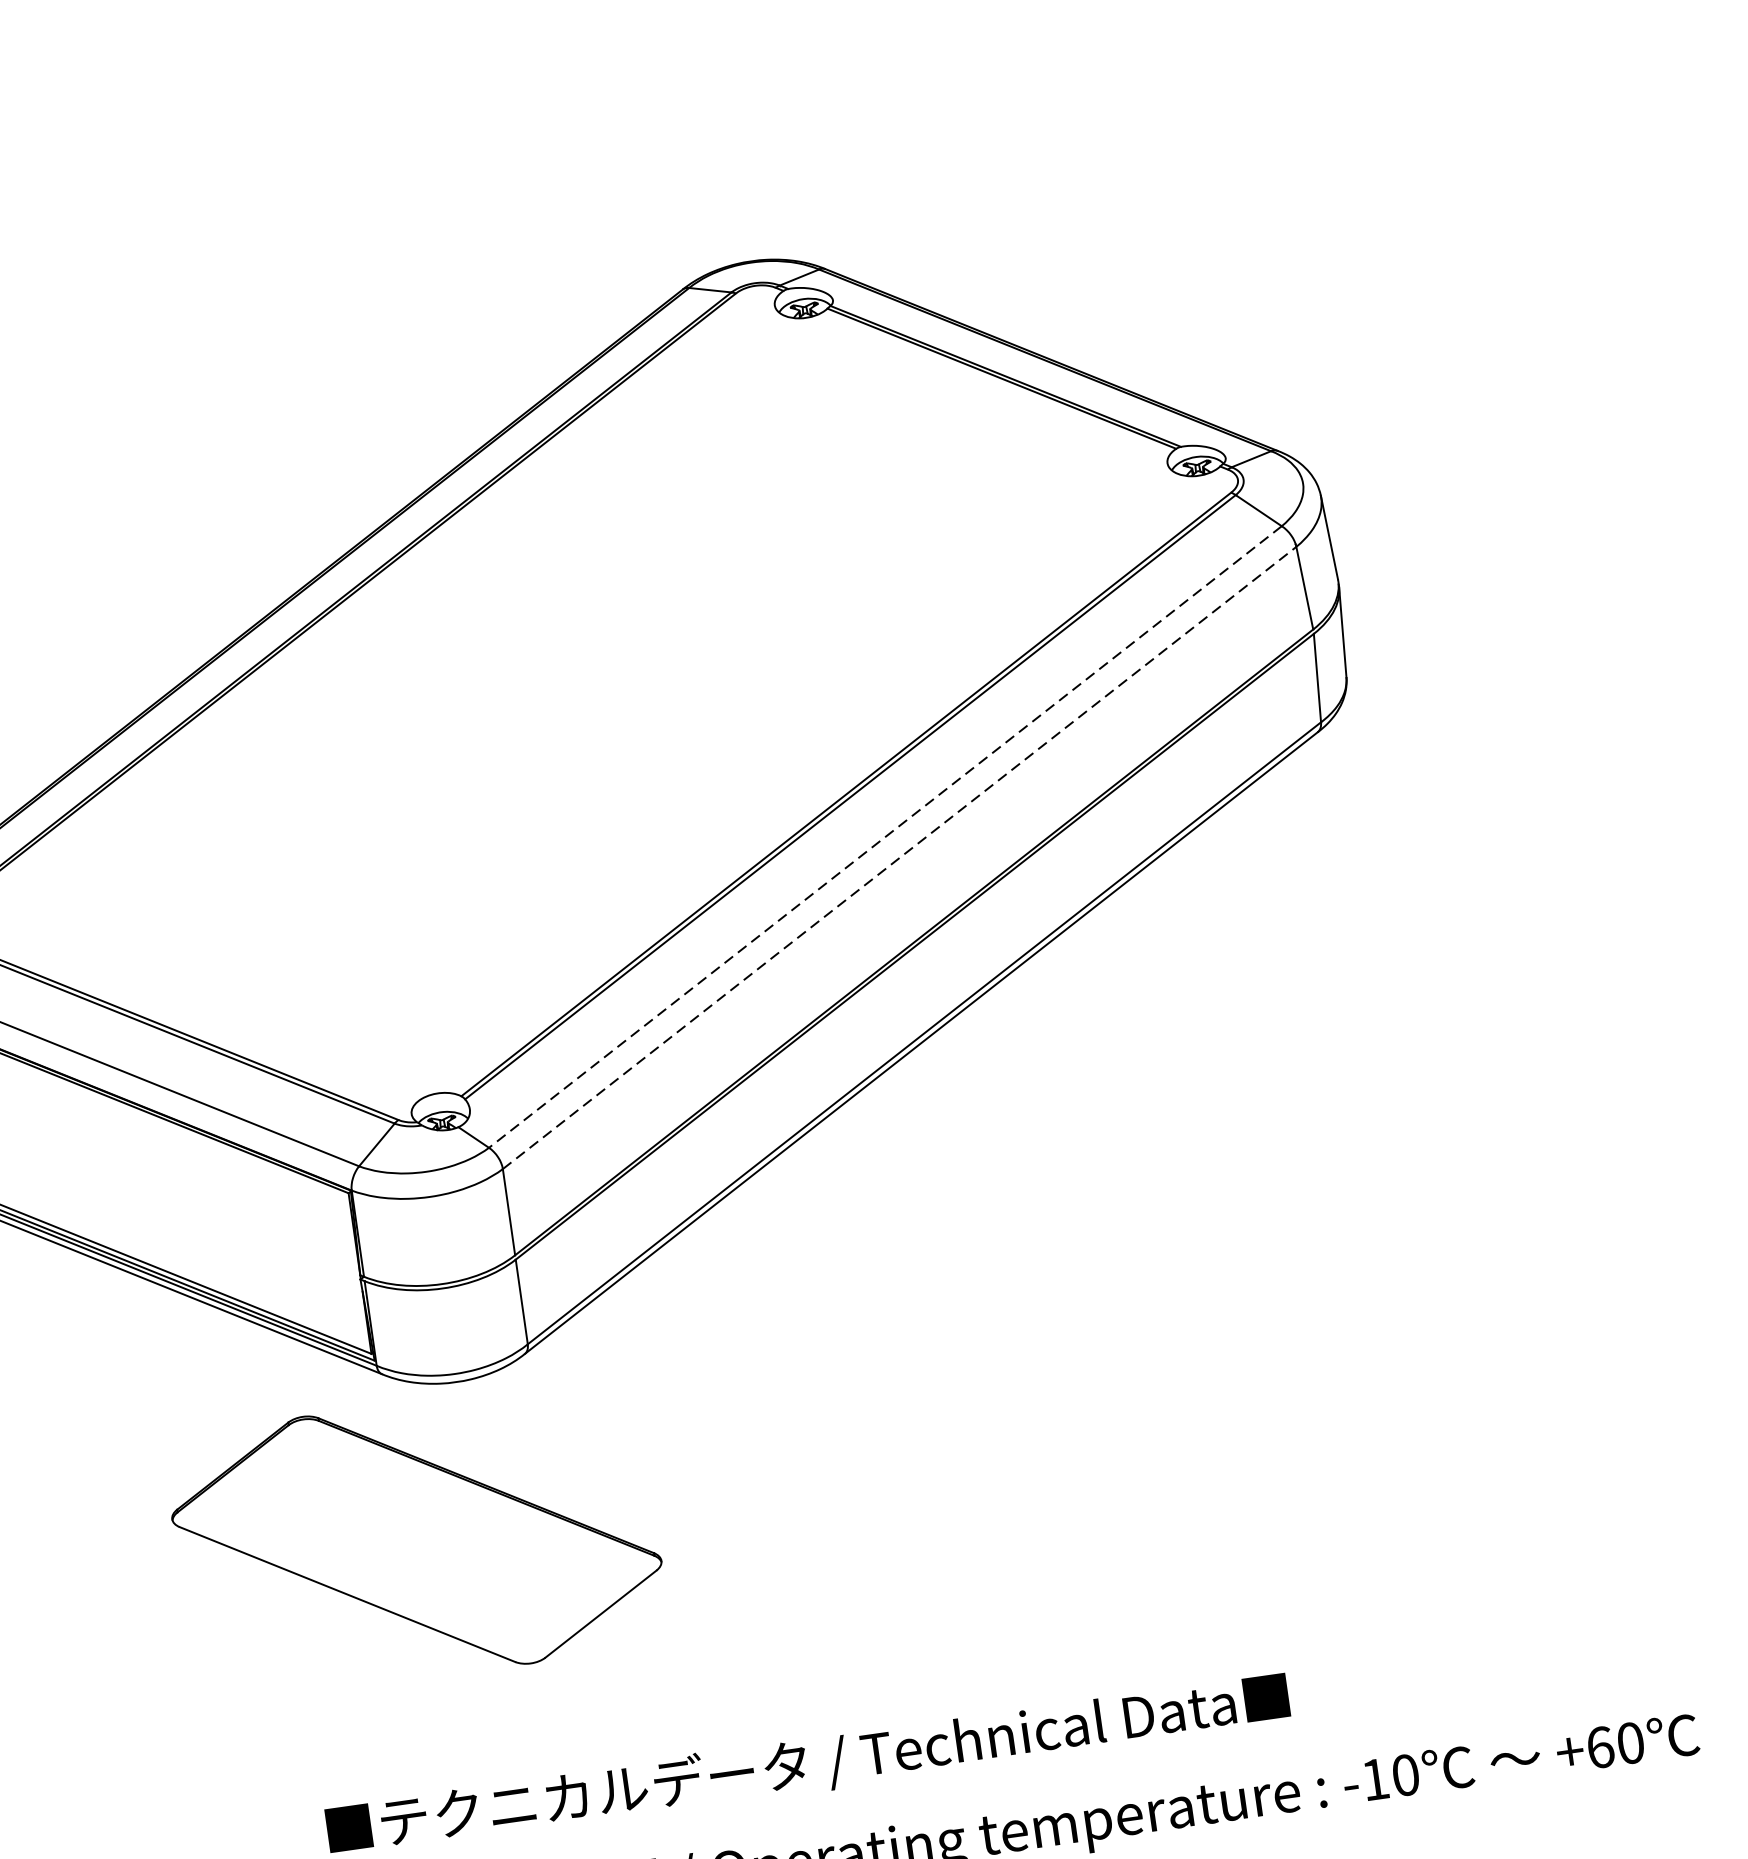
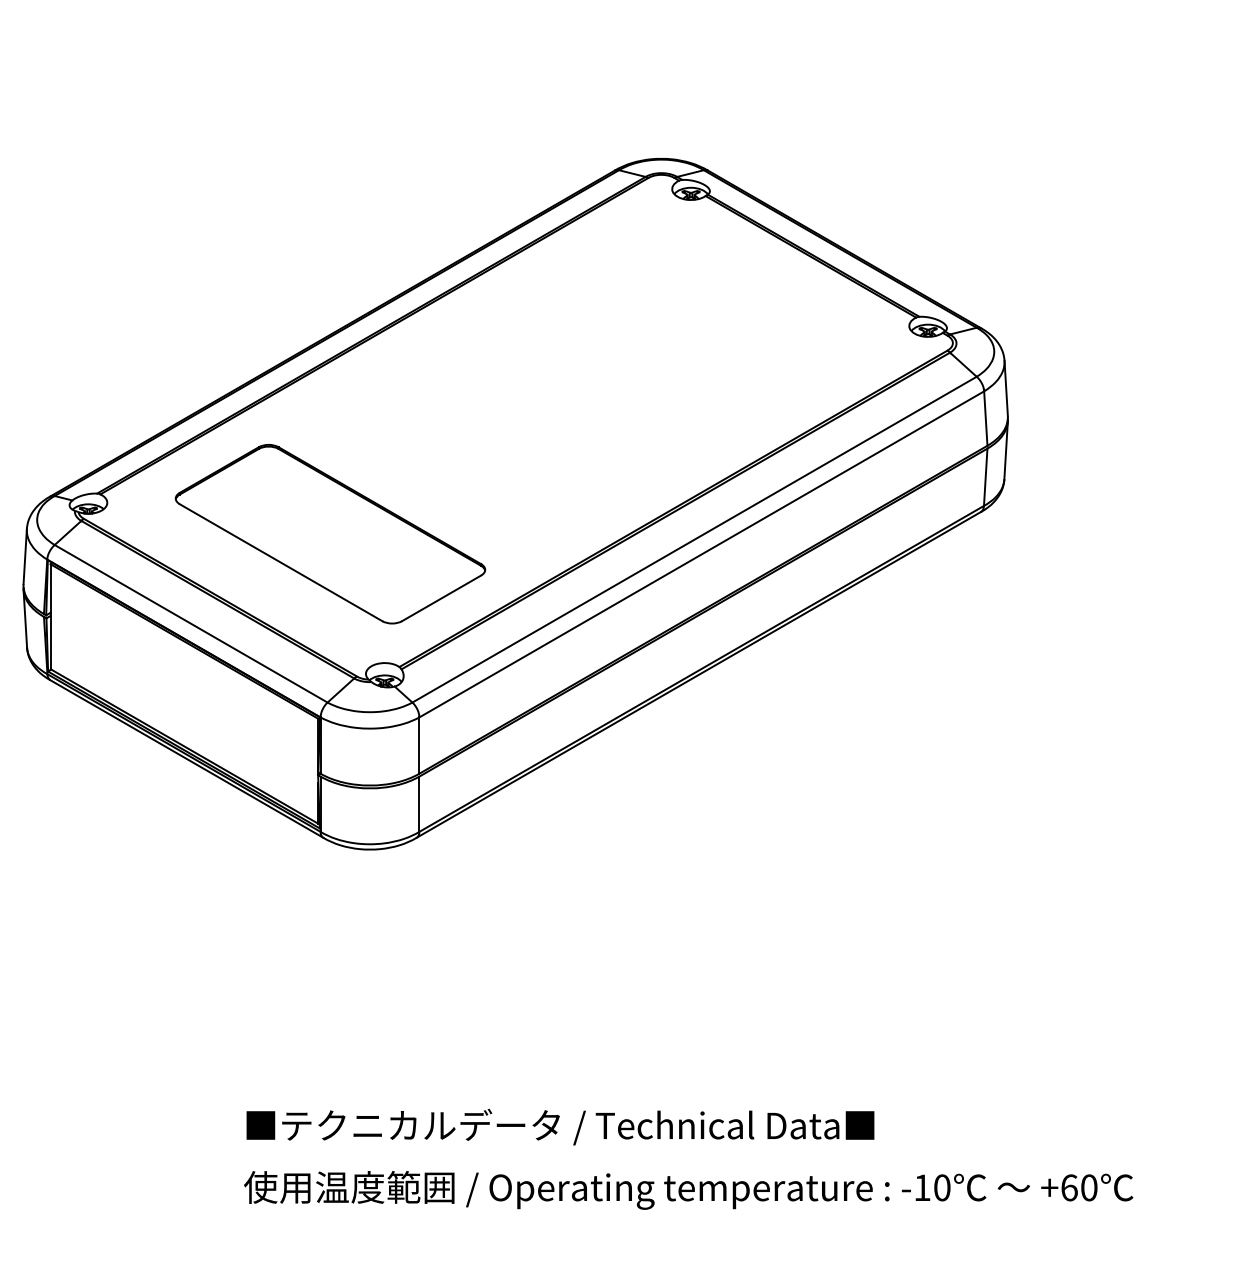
line: (885, 836) -> (694, 539), dashed -> solid
line: (900, 857) -> (702, 554), dashed -> solid
part: (416, 1540) -> (330, 534), moved

